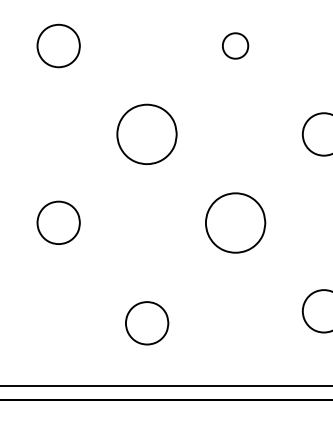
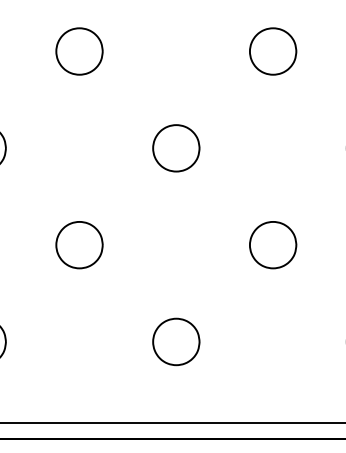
part: (235, 45) -> (273, 50), size x1.67
part: (147, 134) -> (176, 148), size x0.71
part: (235, 222) -> (273, 244), size x0.71
part: (147, 323) -> (176, 342), moved

